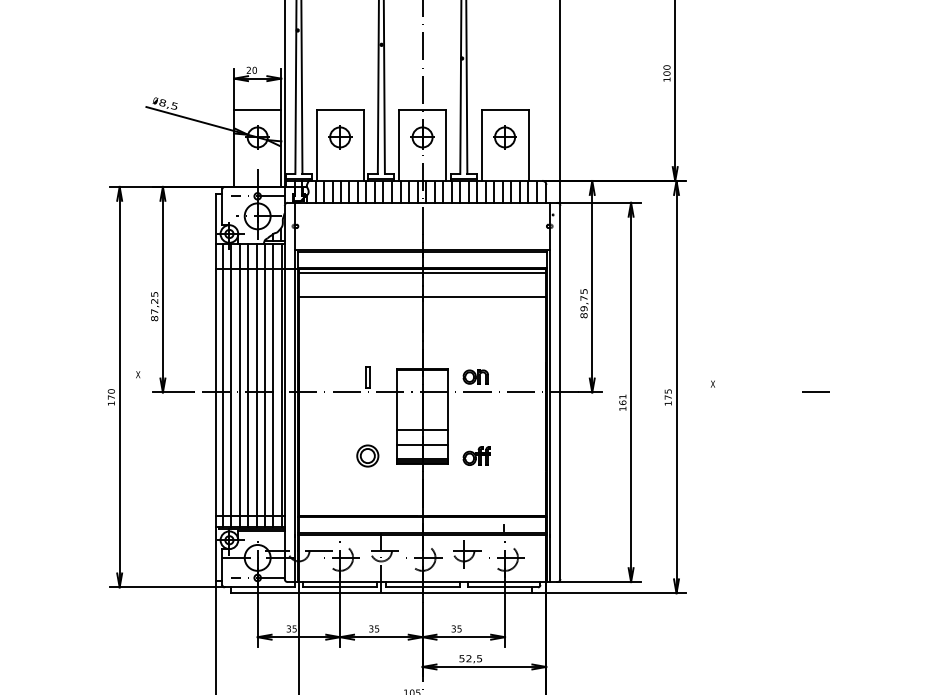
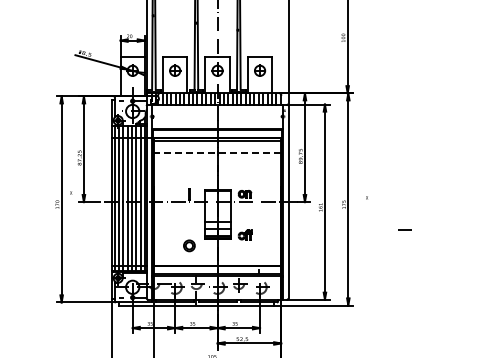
line: (422, 297) -> (217, 153), solid -> dashed
line: (814, 391) -> (404, 229), moved
part: (367, 455) -> (189, 245), moved

